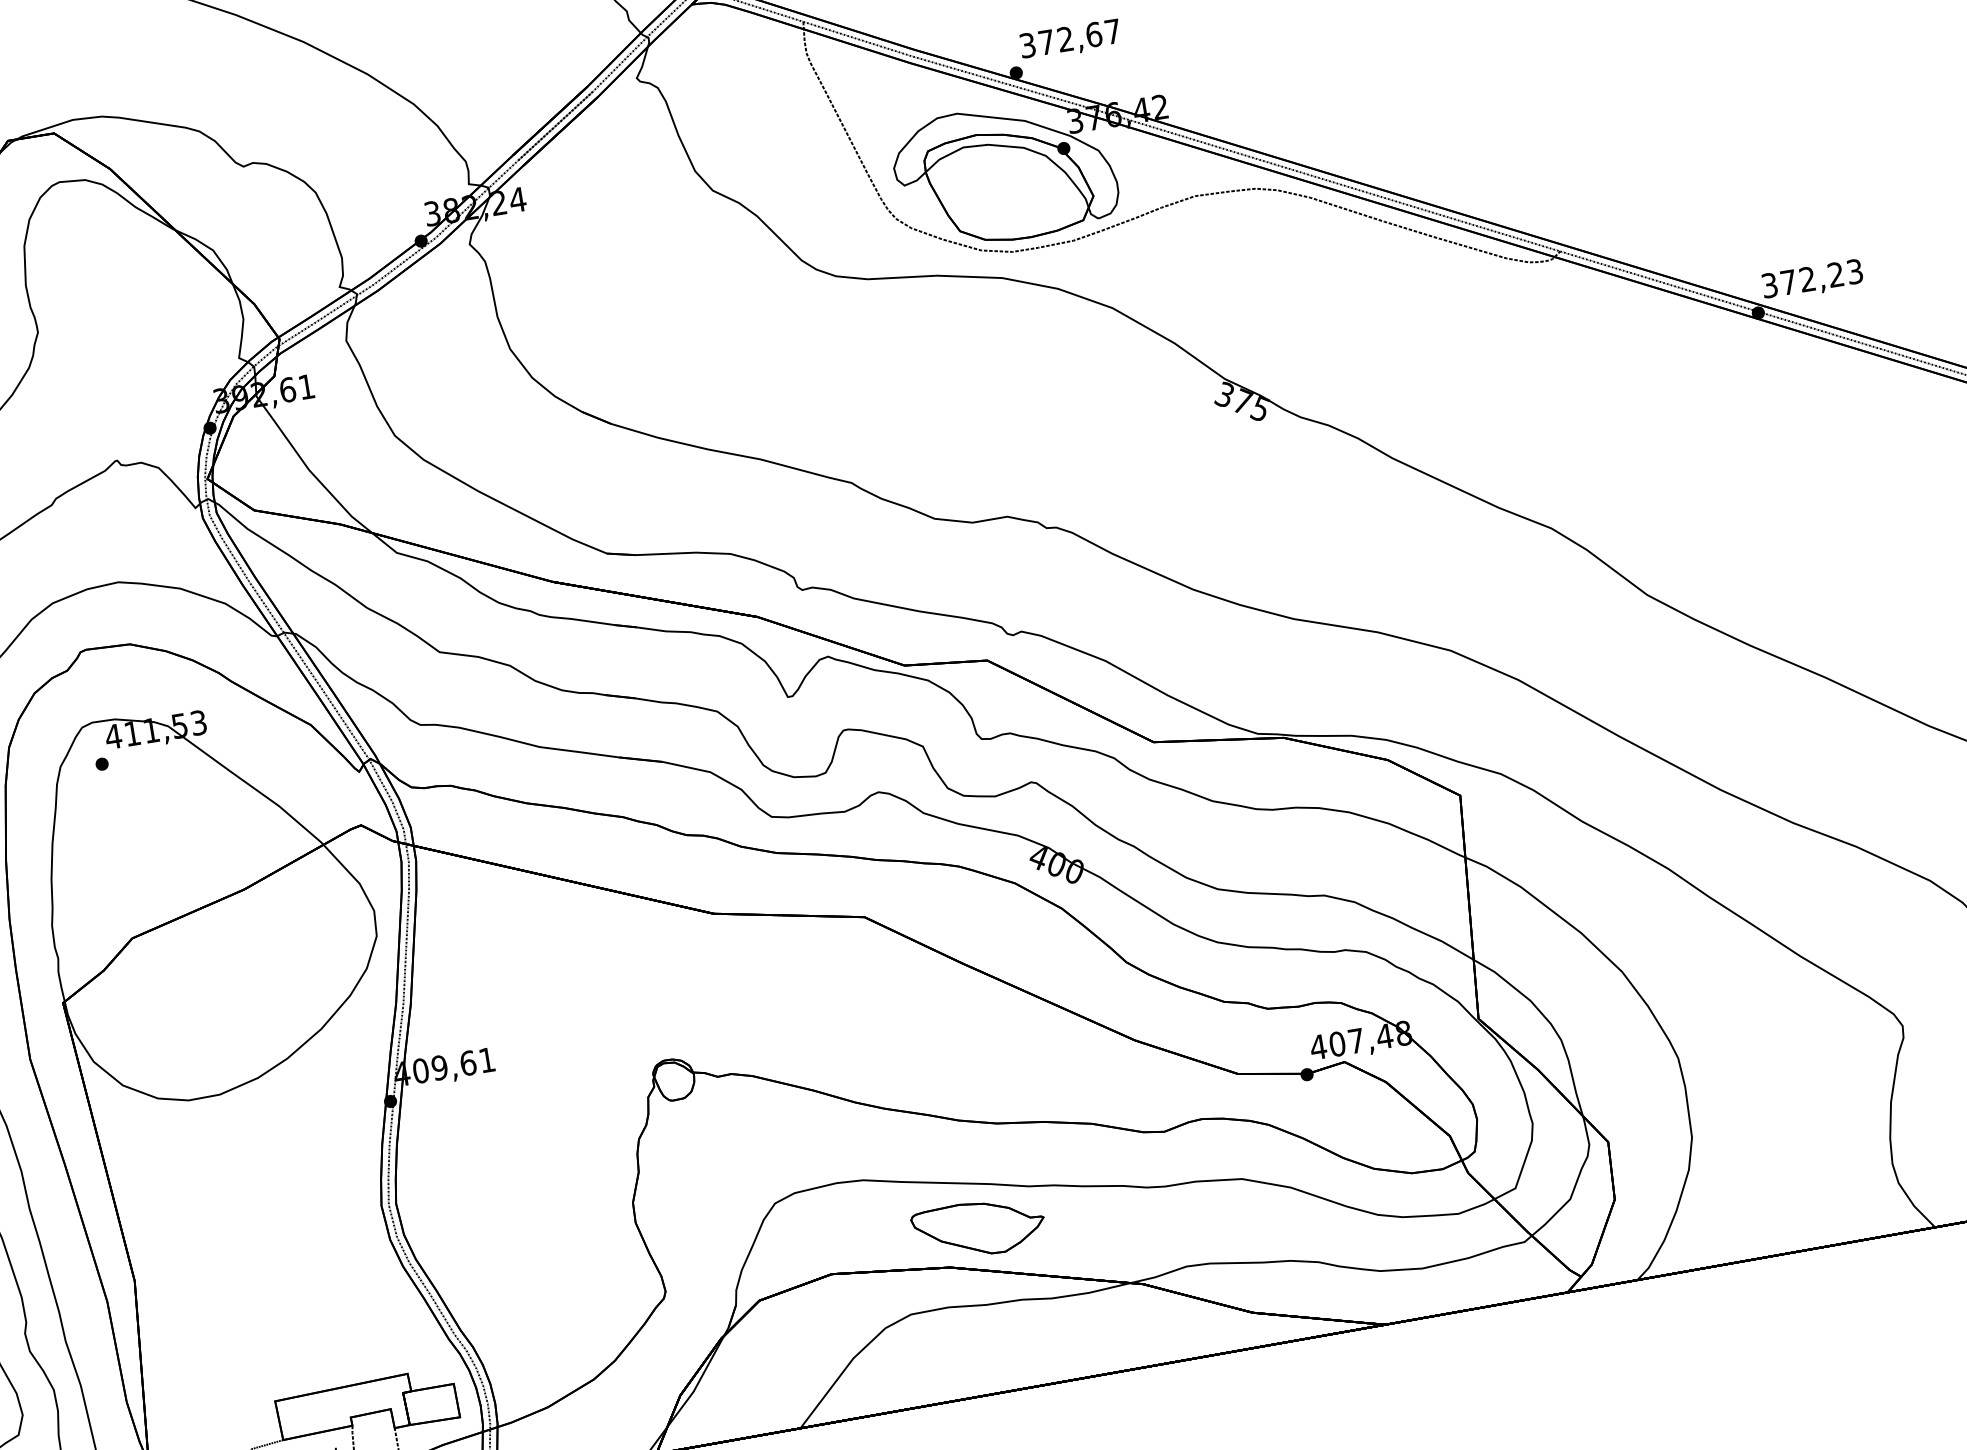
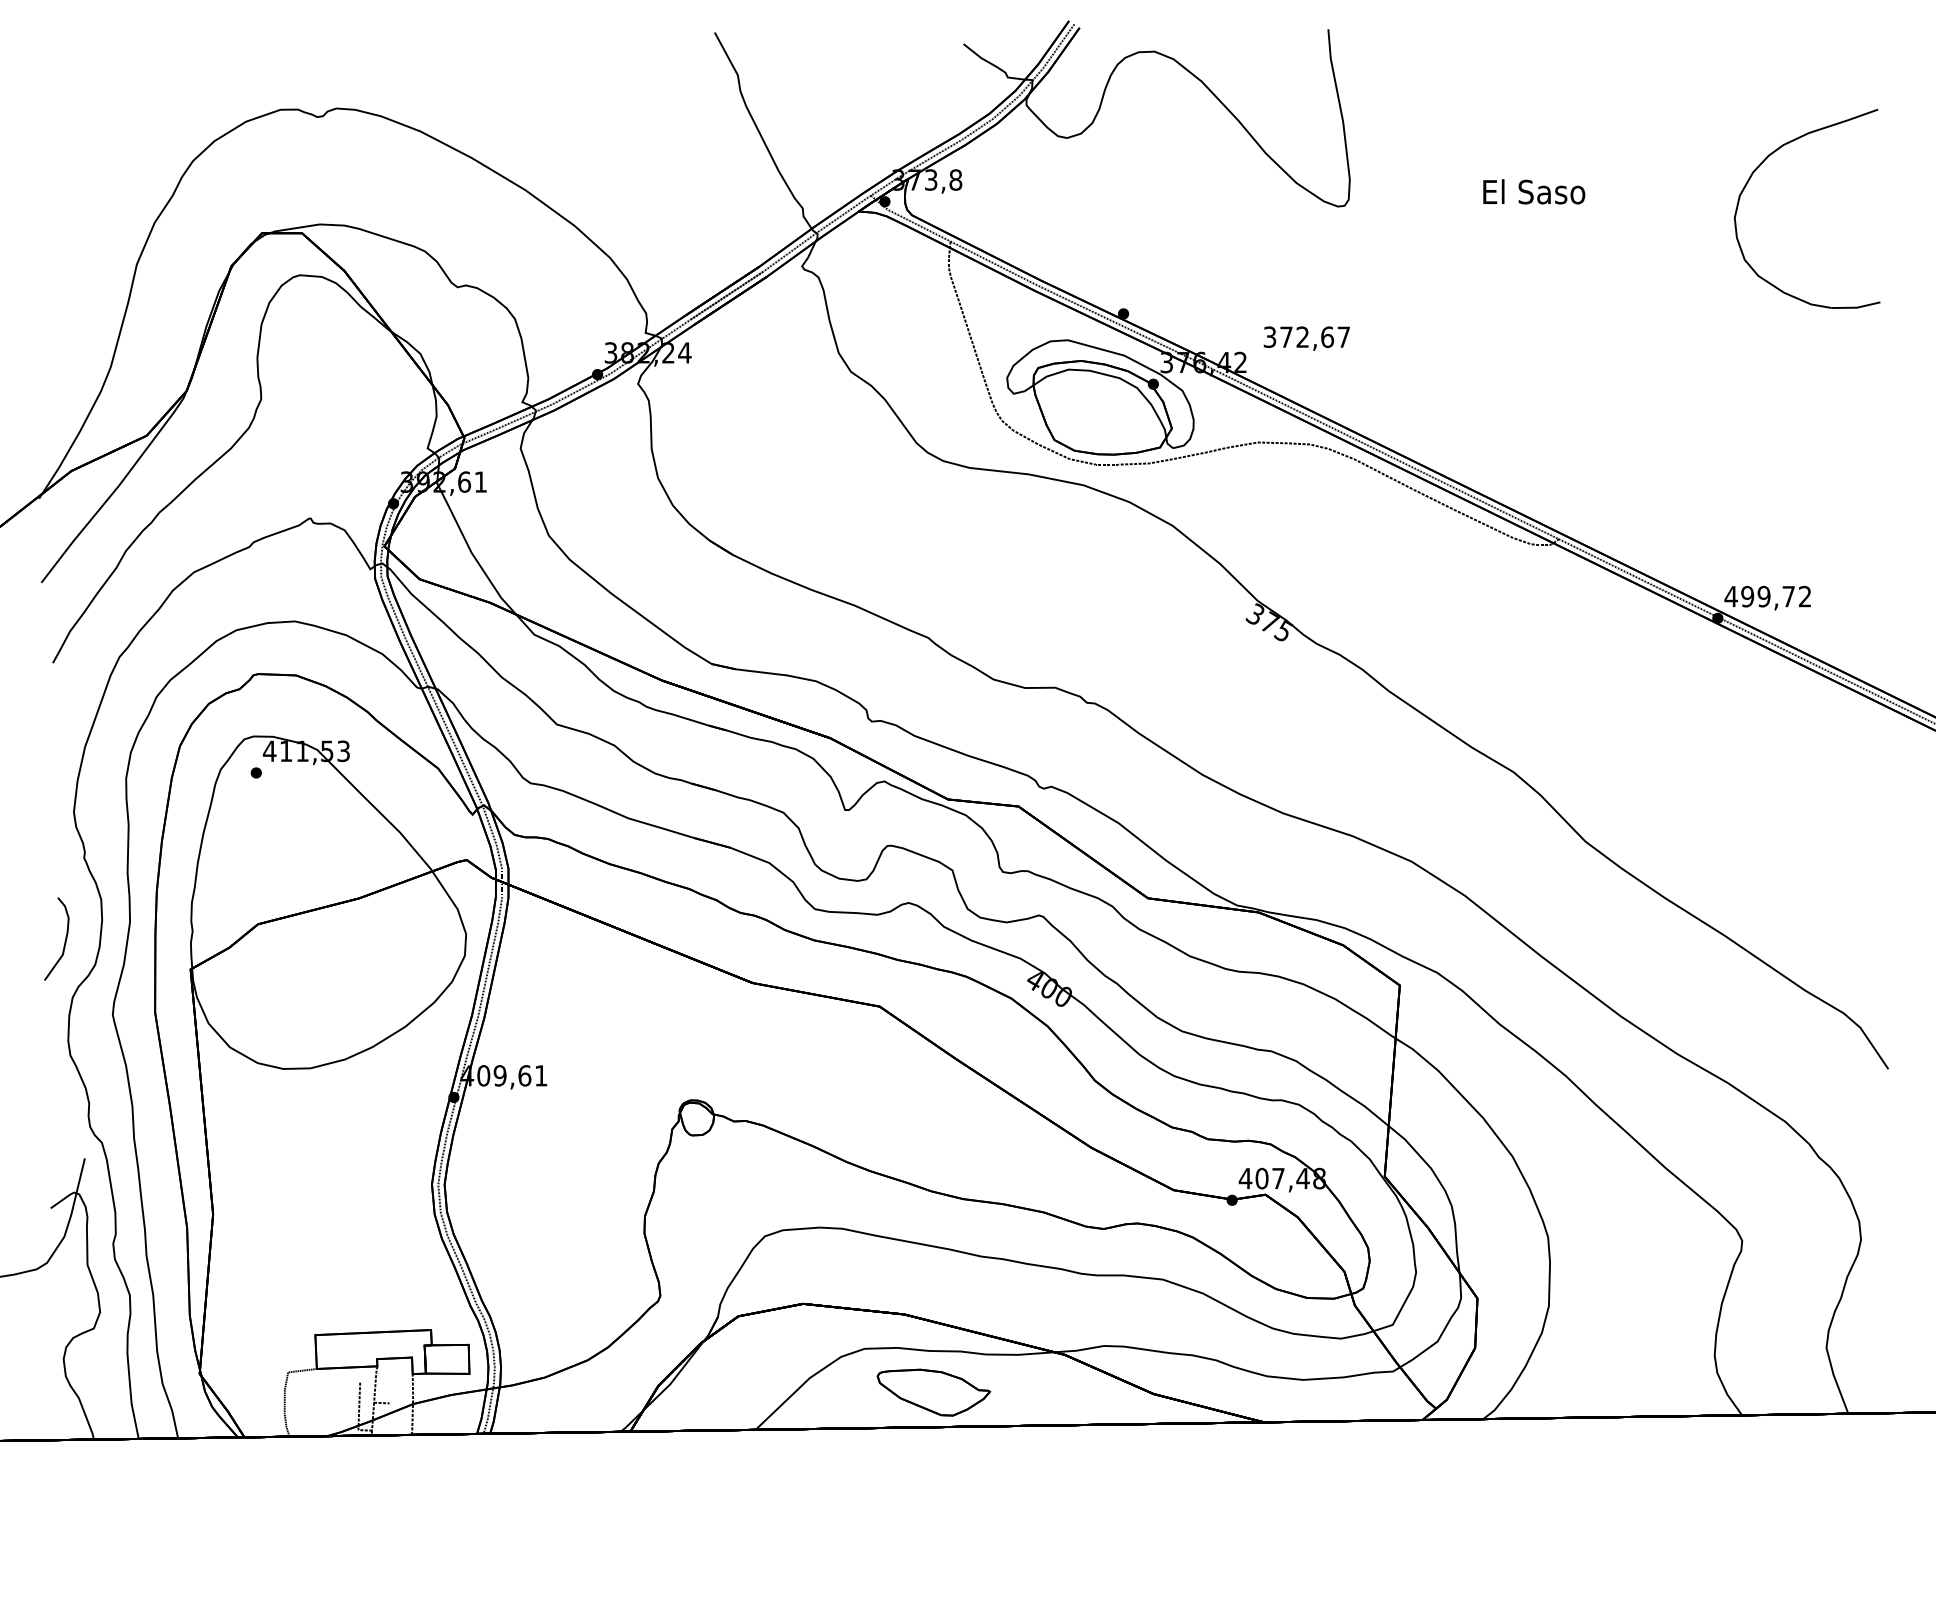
text: (1070, 40) -> (1306, 338), moved
text: (1811, 278) -> (1767, 596), 372,23 -> 499,72
part: (978, 1228) -> (933, 1392), moved

